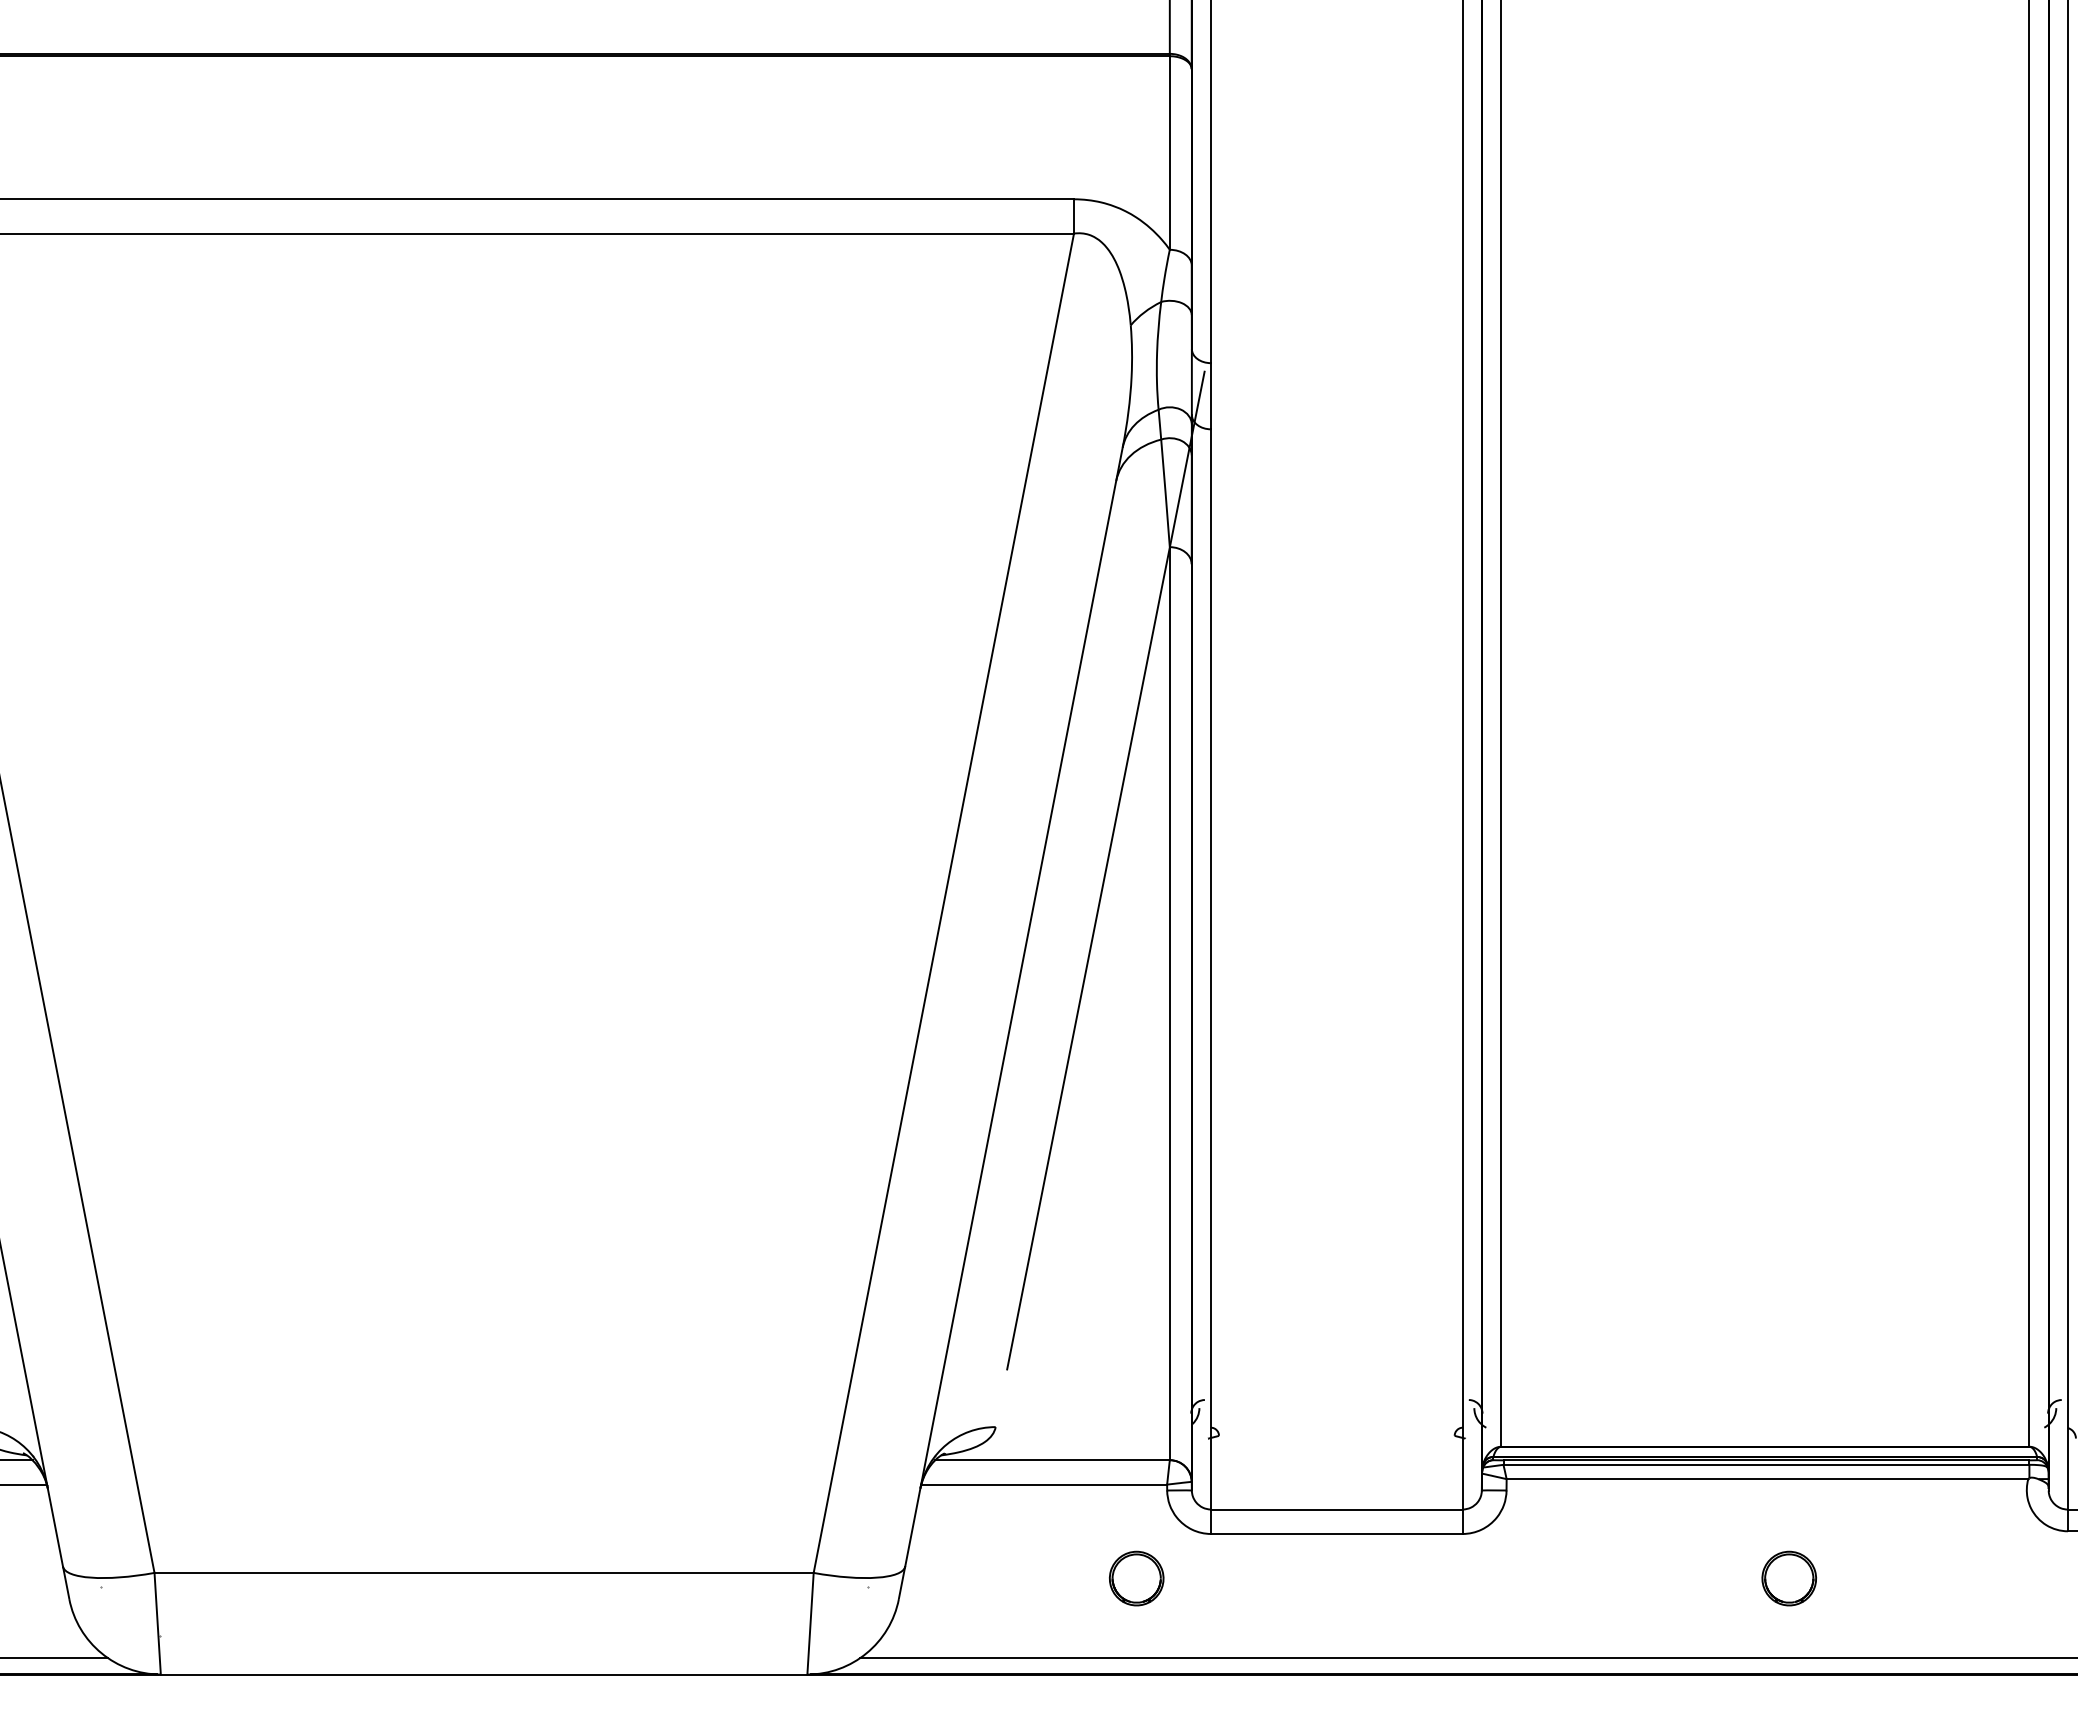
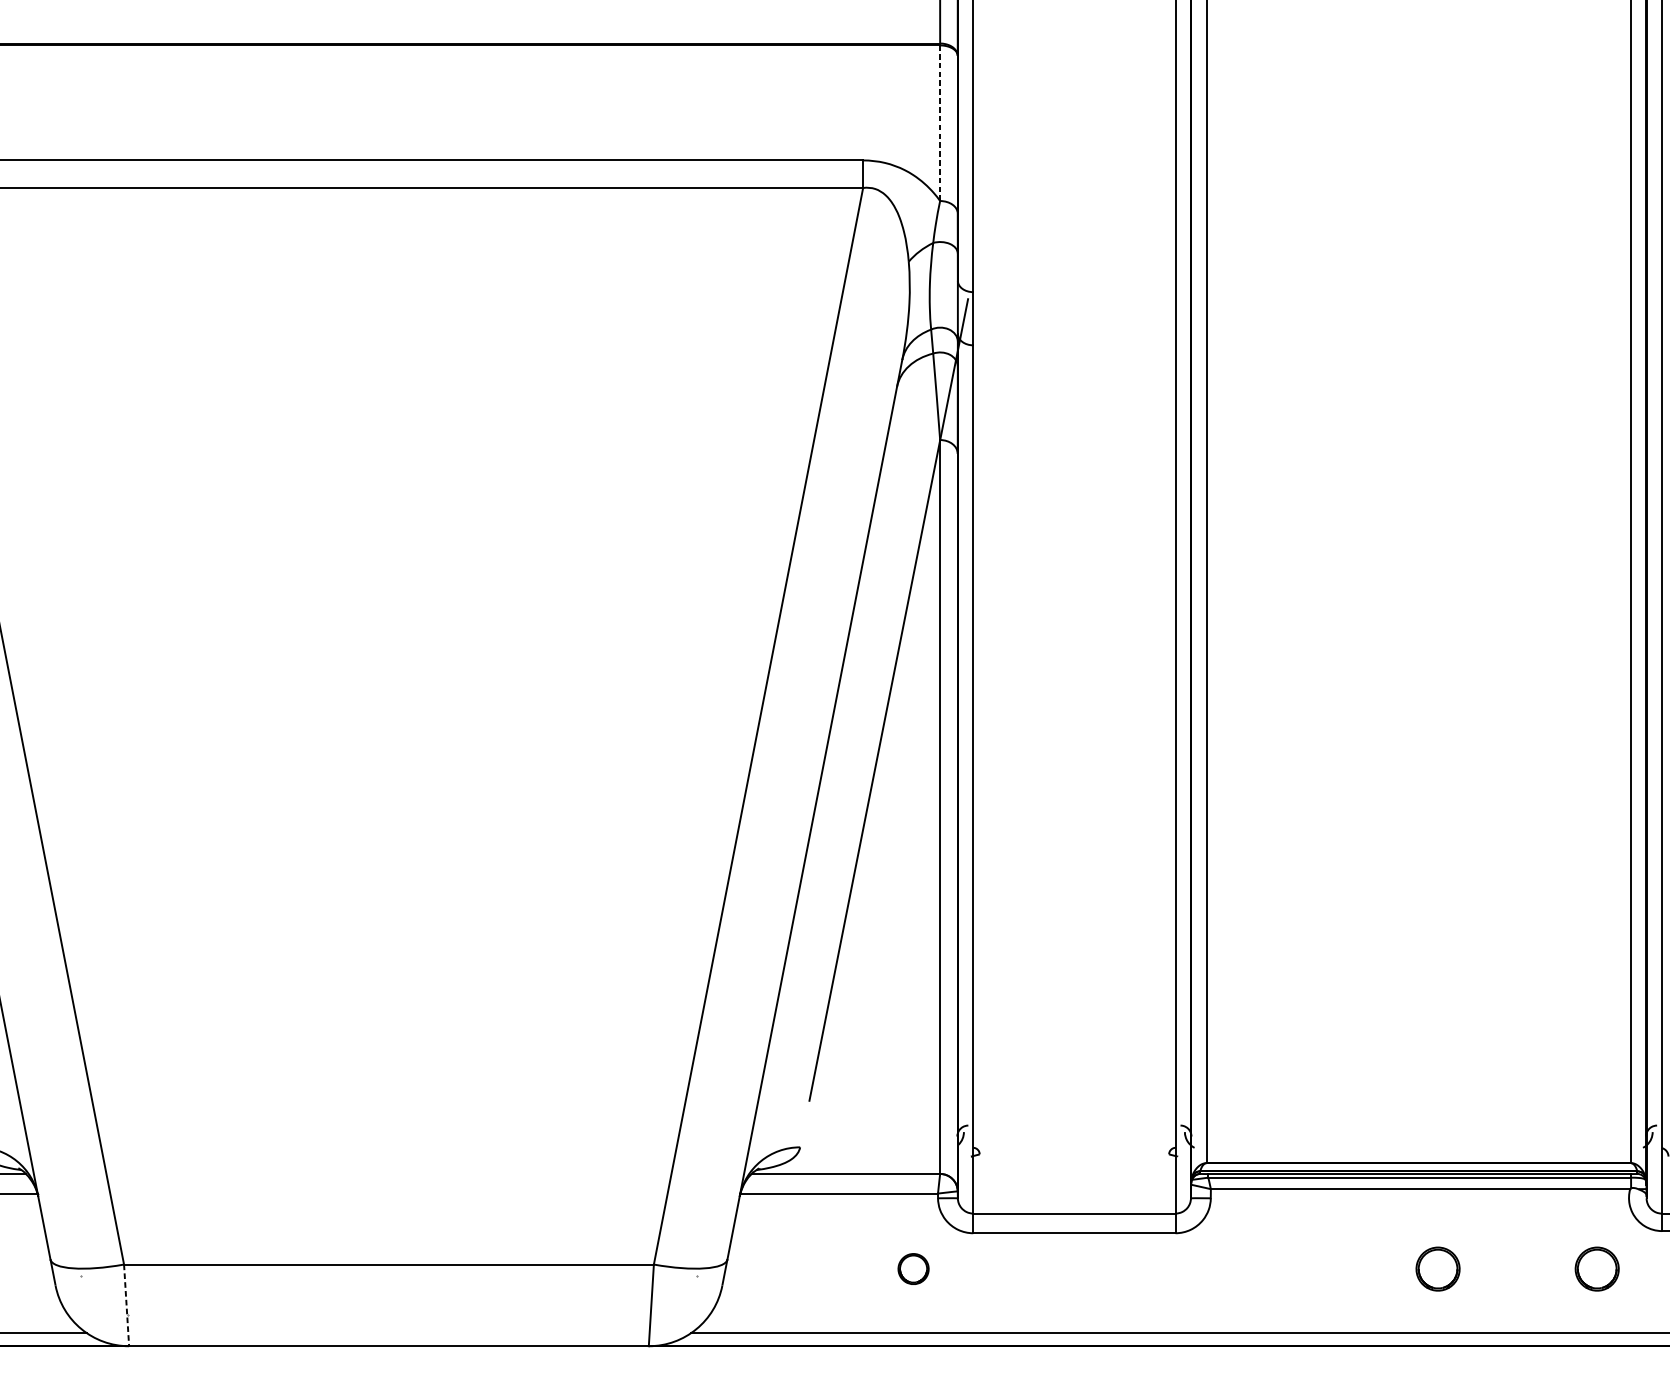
line: (1169, 153) -> (939, 123), solid -> dashed
part: (1136, 1578) -> (913, 1269), size x0.7
part: (1986, 1578) -> (1596, 1269), added
line: (157, 1623) -> (126, 1305), solid -> dashed

